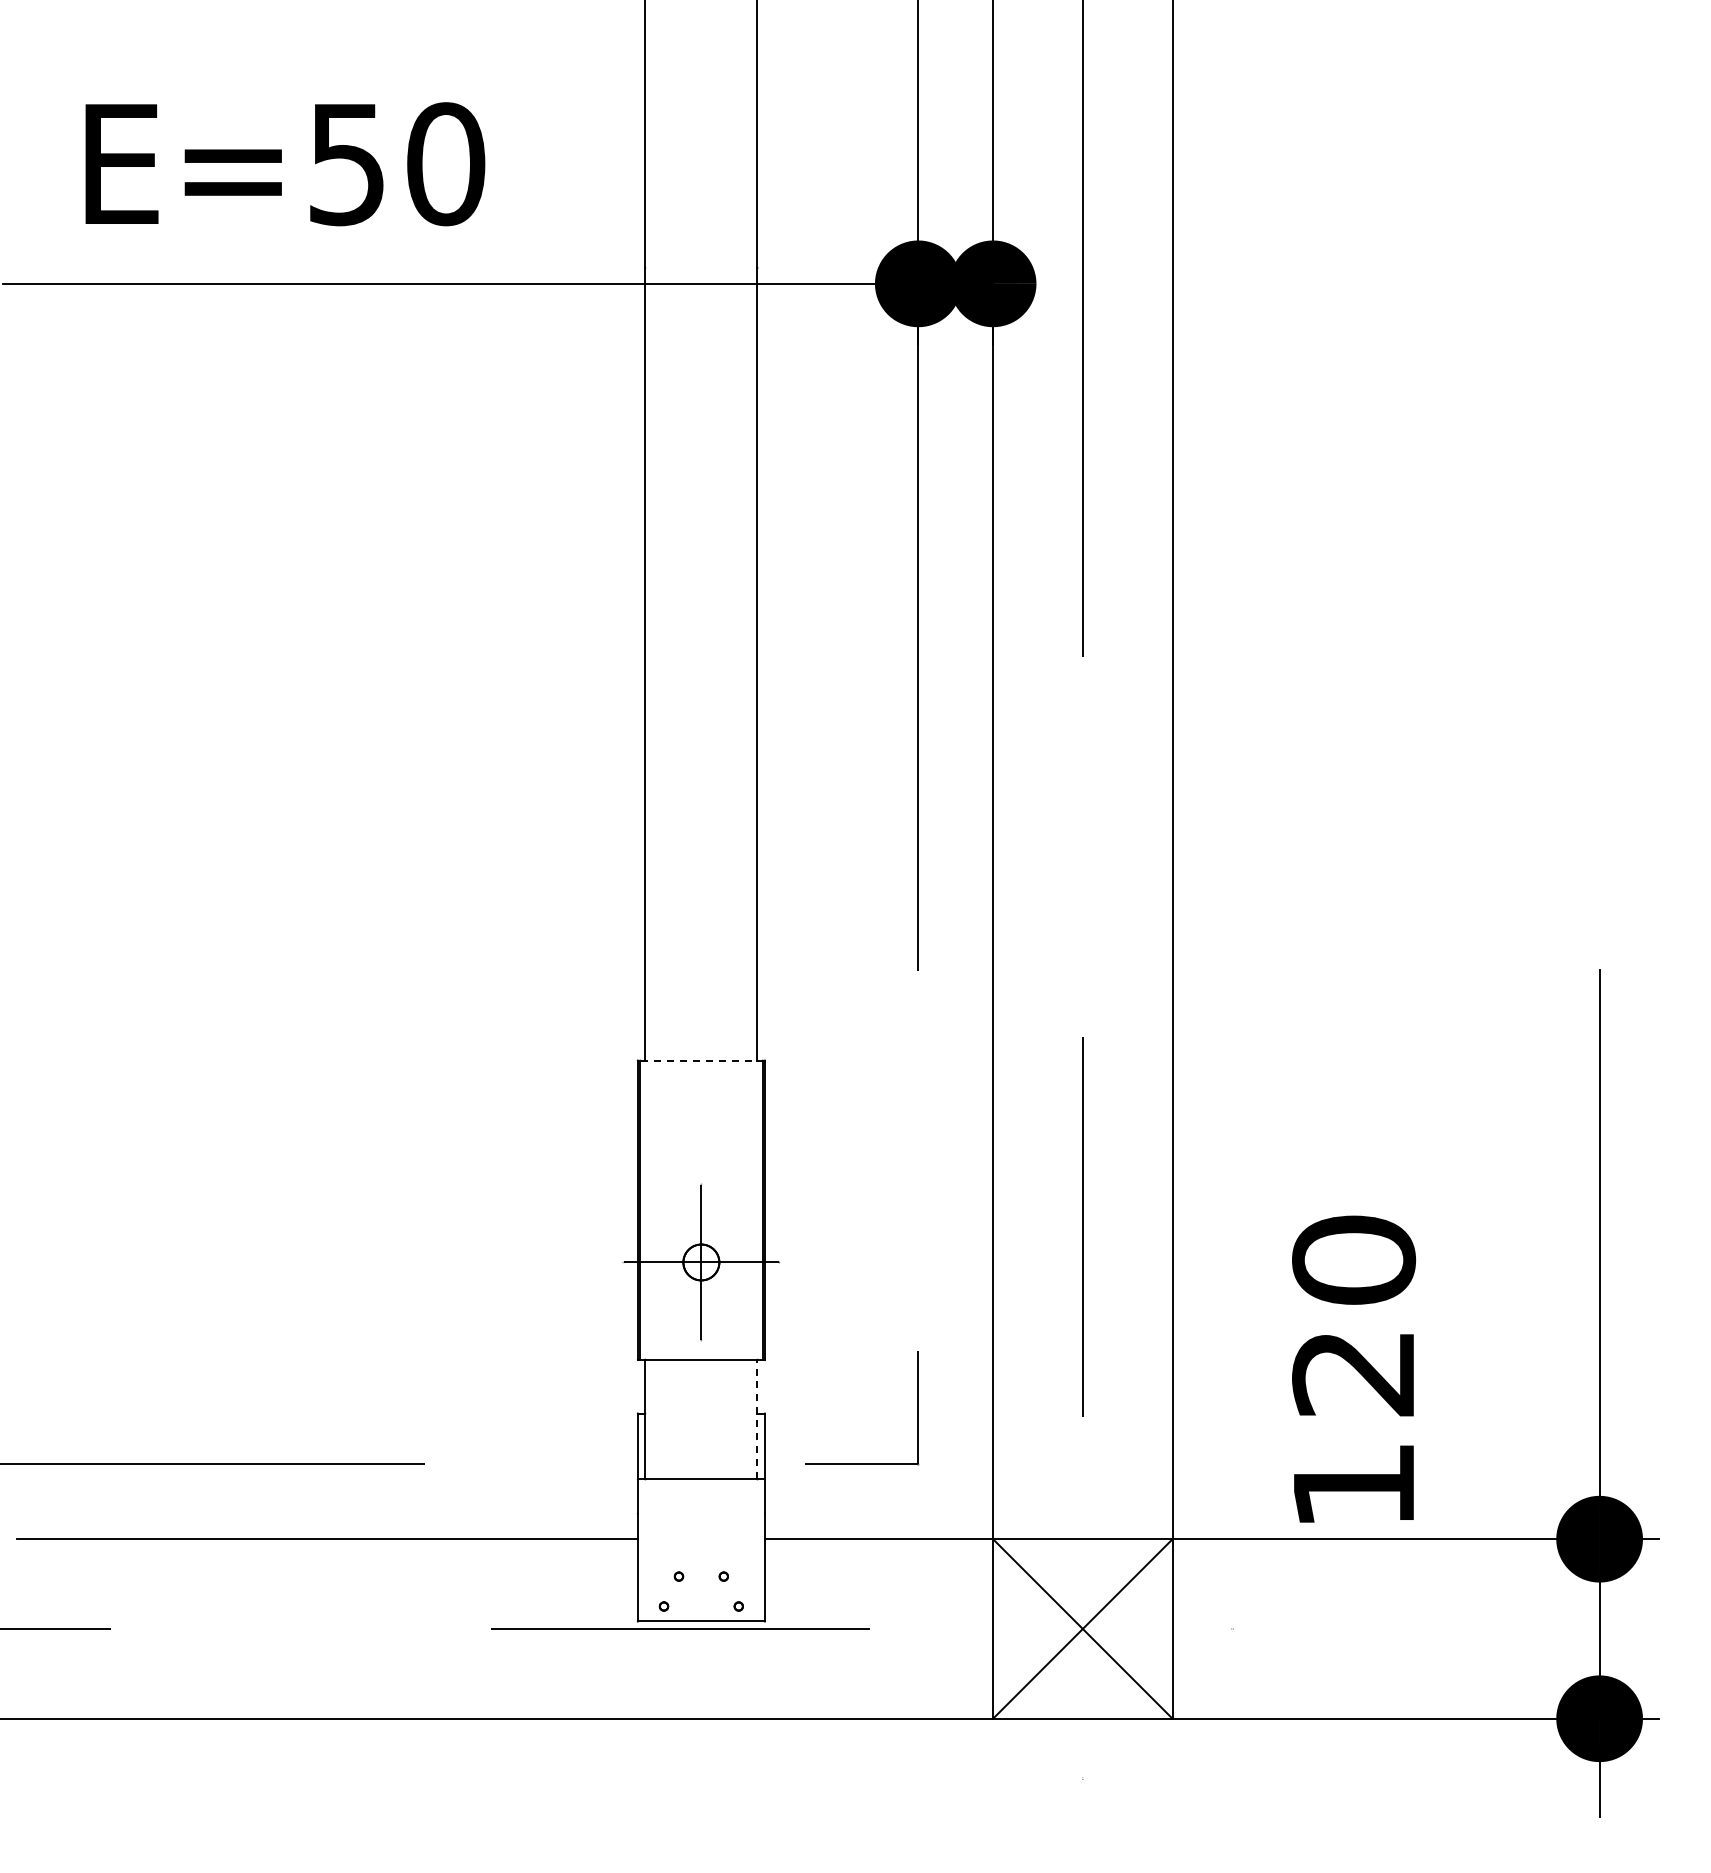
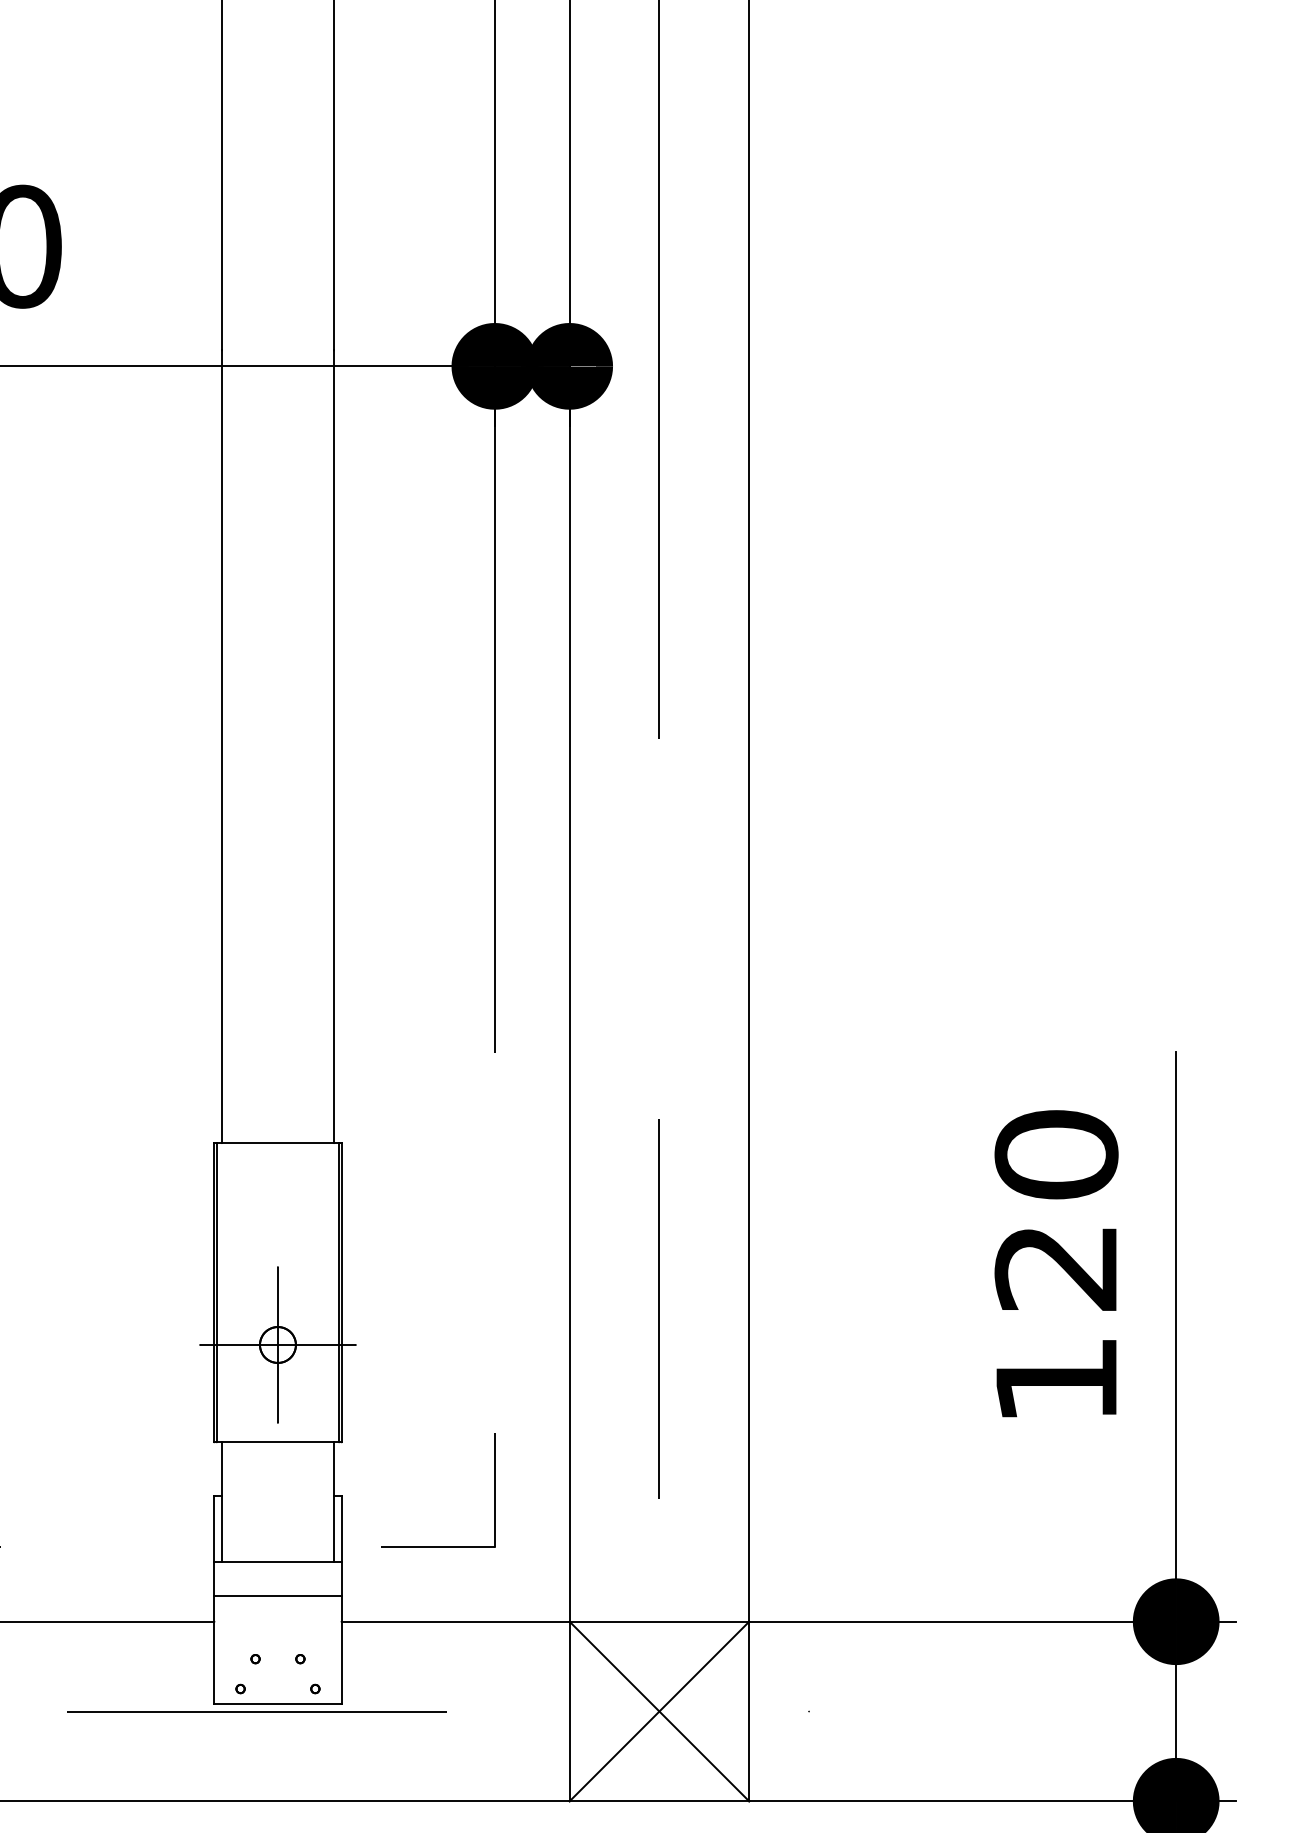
line: (701, 1060) -> (278, 1143), dashed -> solid
text: (1354, 1368) -> (1057, 1263), moved
line: (757, 1419) -> (334, 1502), dashed -> solid
line: (701, 1513) -> (278, 1596), added

